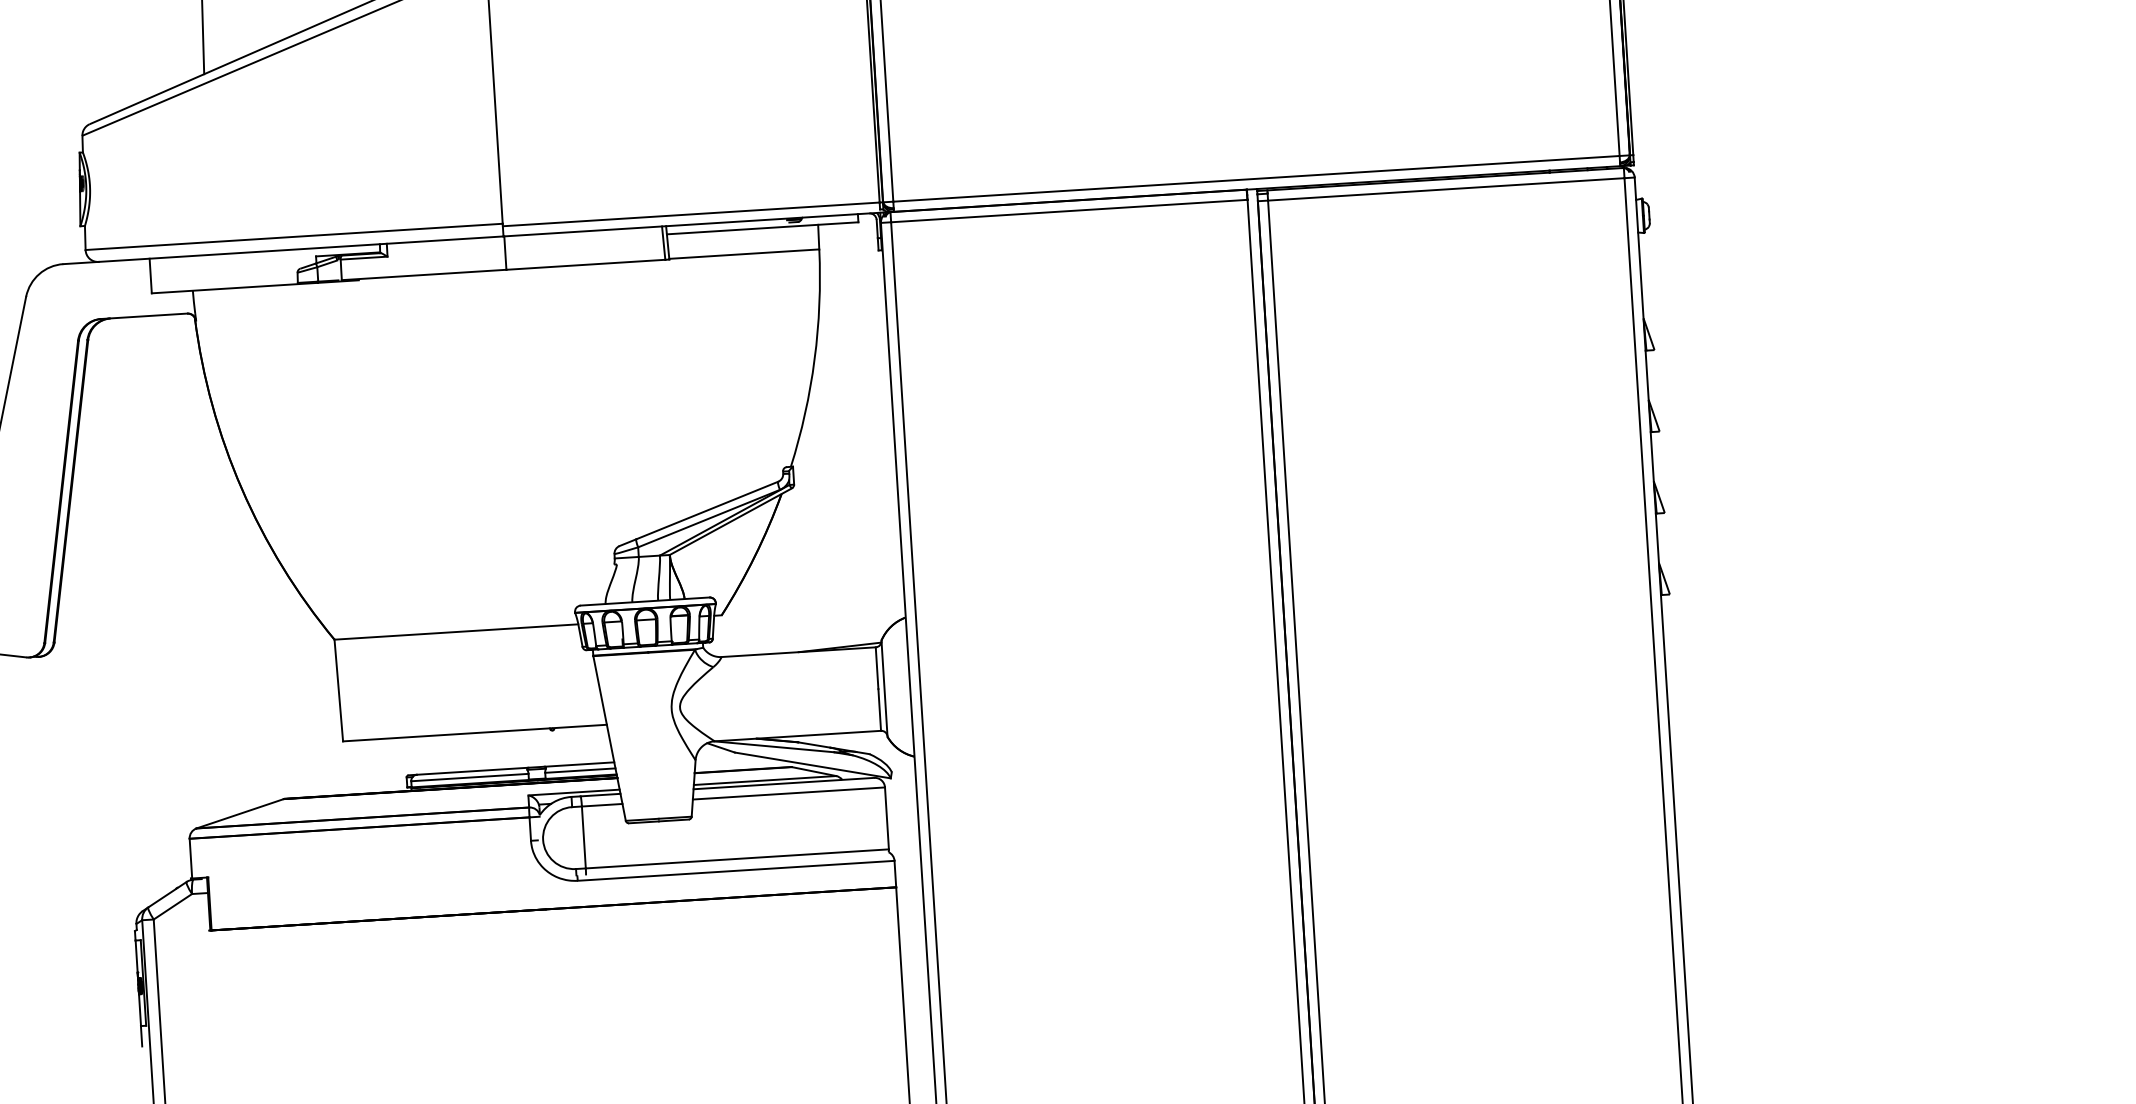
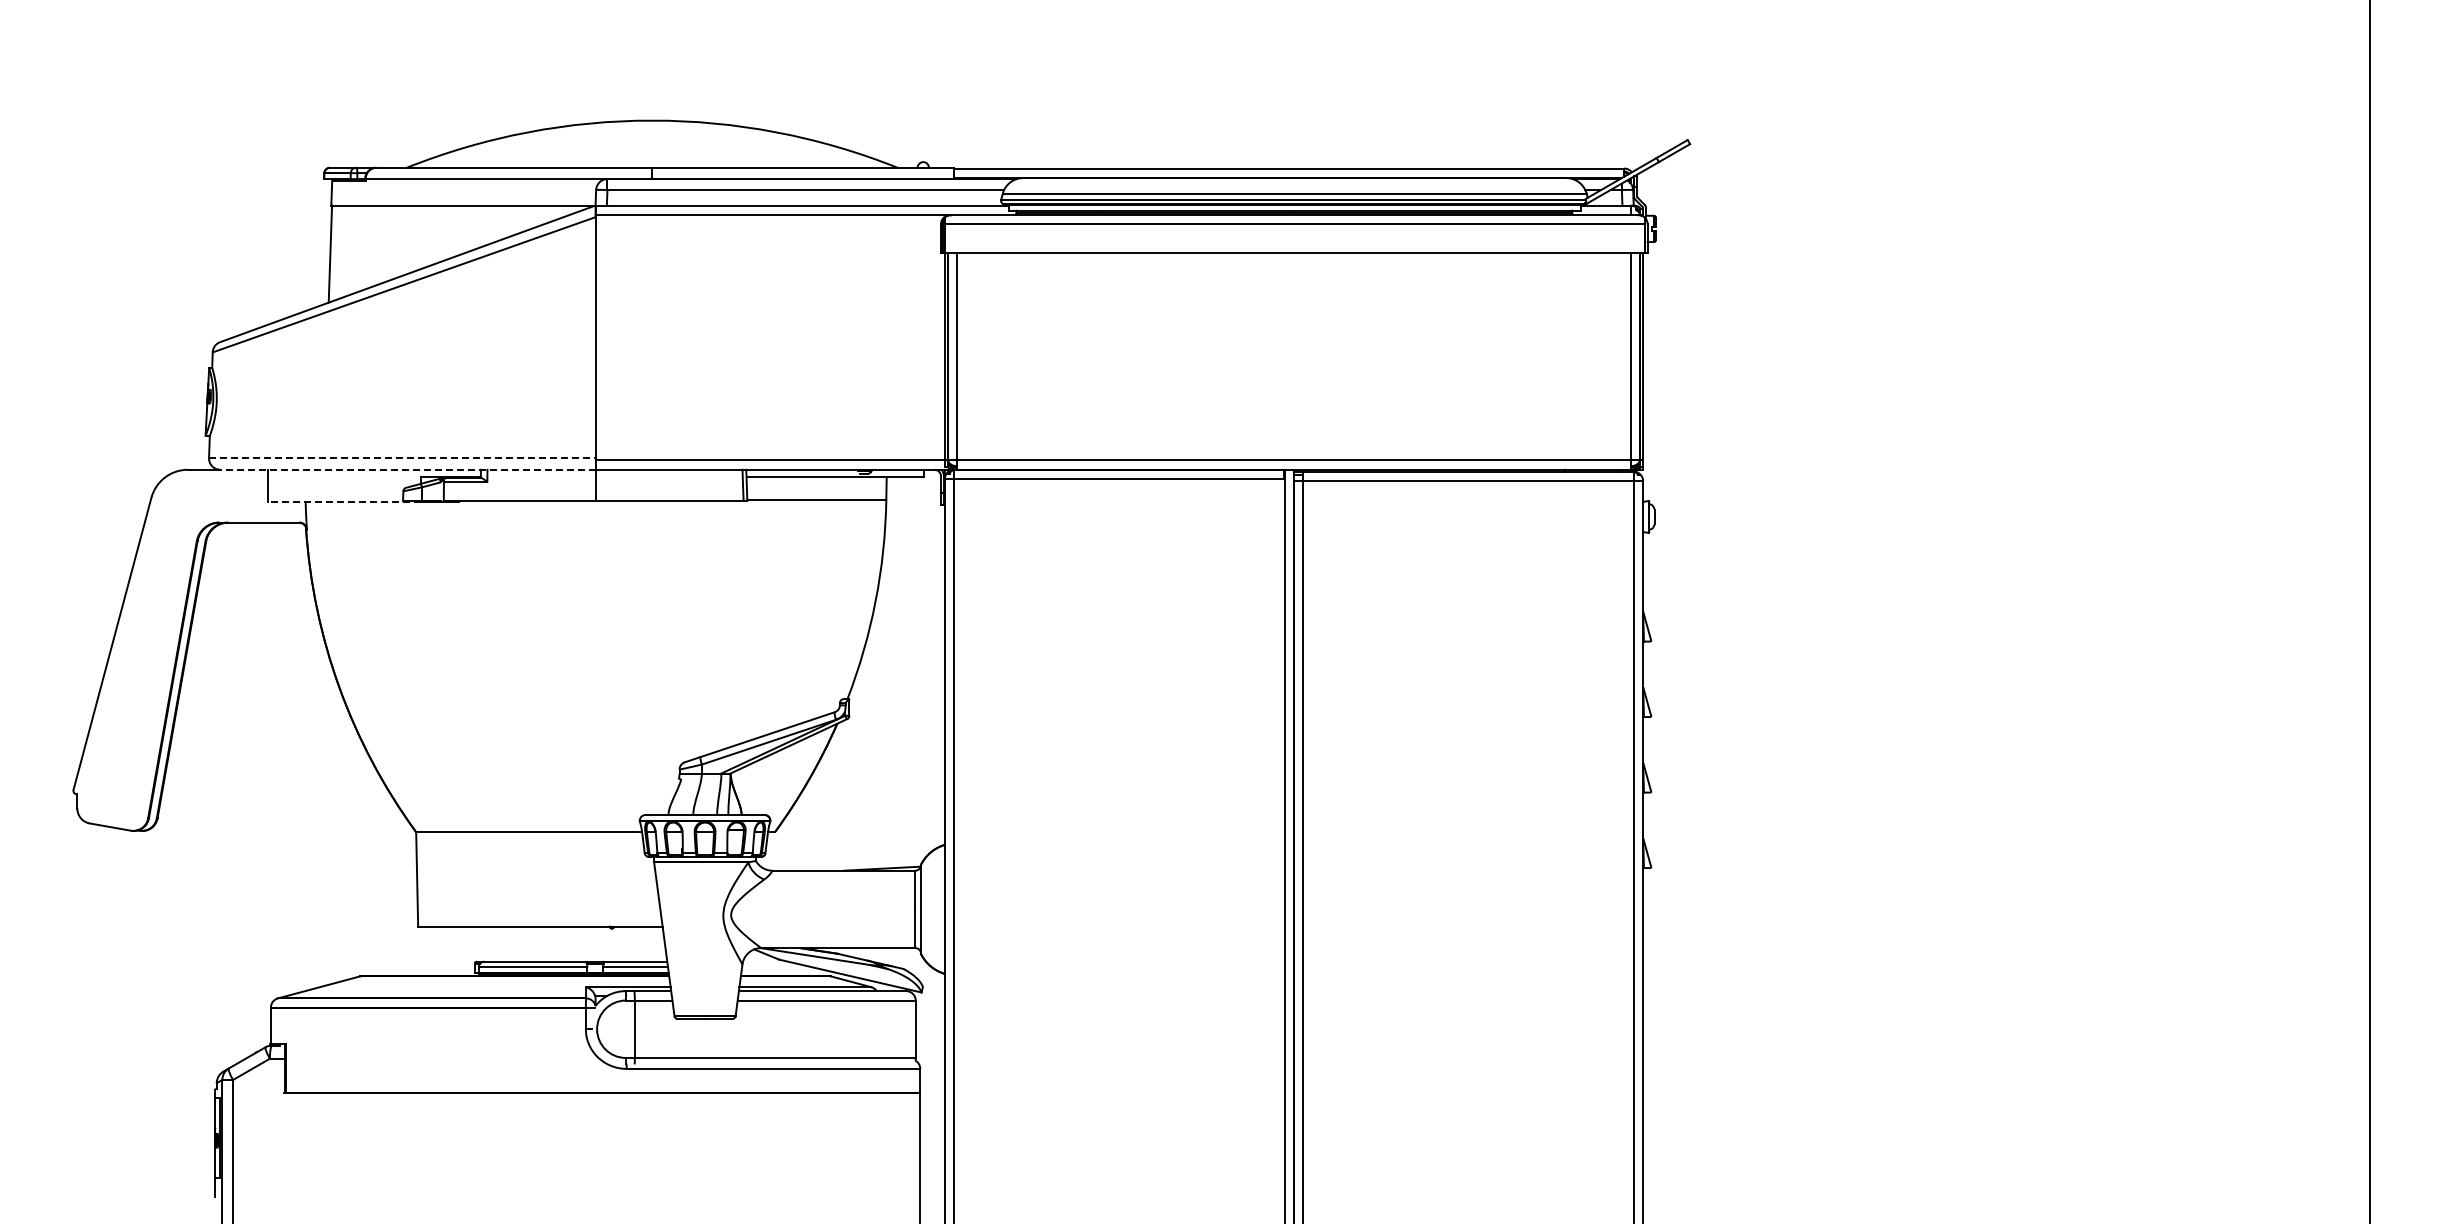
line: (294, 237) -> (402, 458), solid -> dashed
line: (300, 248) -> (407, 469), solid -> dashed
line: (234, 287) -> (344, 501), solid -> dashed

